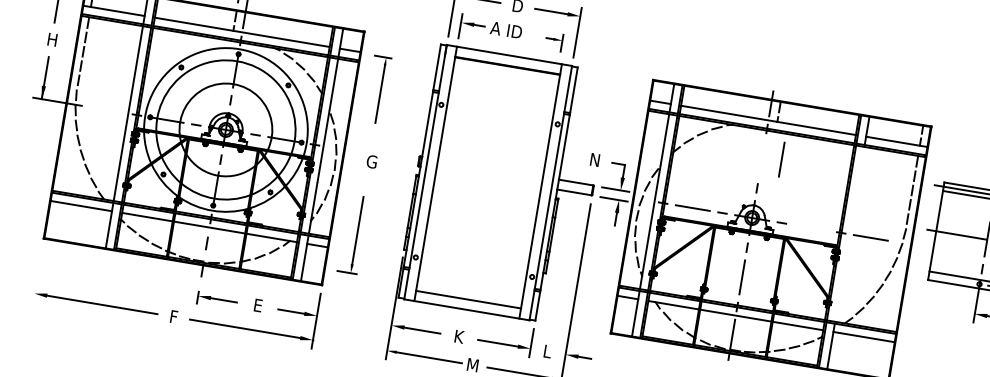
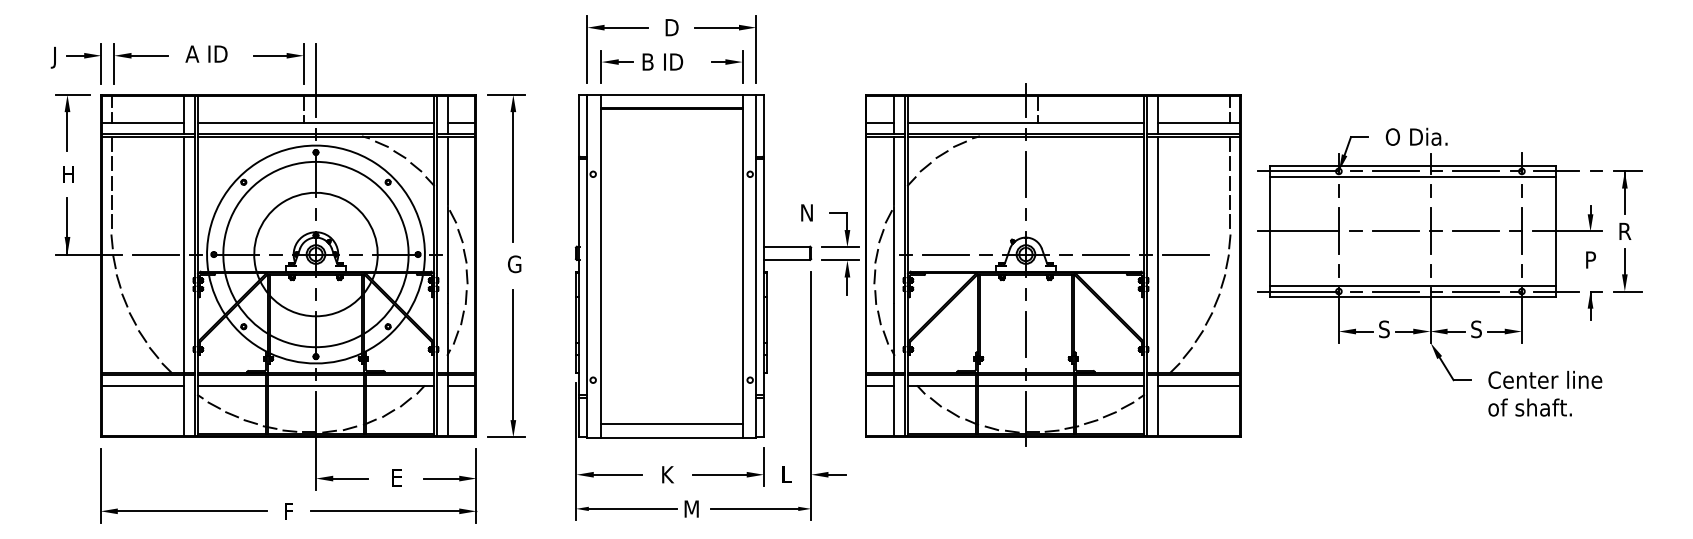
text: (495, 28) -> (647, 61), A ID -> B ID
part: (554, 41) -> (727, 66), size x1.43
part: (377, 89) -> (506, 168), size x1.67
line: (106, 110) -> (155, 254), added
line: (781, 159) -> (1025, 174), moved
line: (811, 227) -> (1105, 254), added
part: (353, 234) -> (506, 363), size x1.43
line: (849, 234) -> (1157, 254), added
line: (202, 267) -> (315, 440), dashed -> solid
line: (37, 274) -> (100, 485), added
line: (949, 279) -> (1298, 291), added

